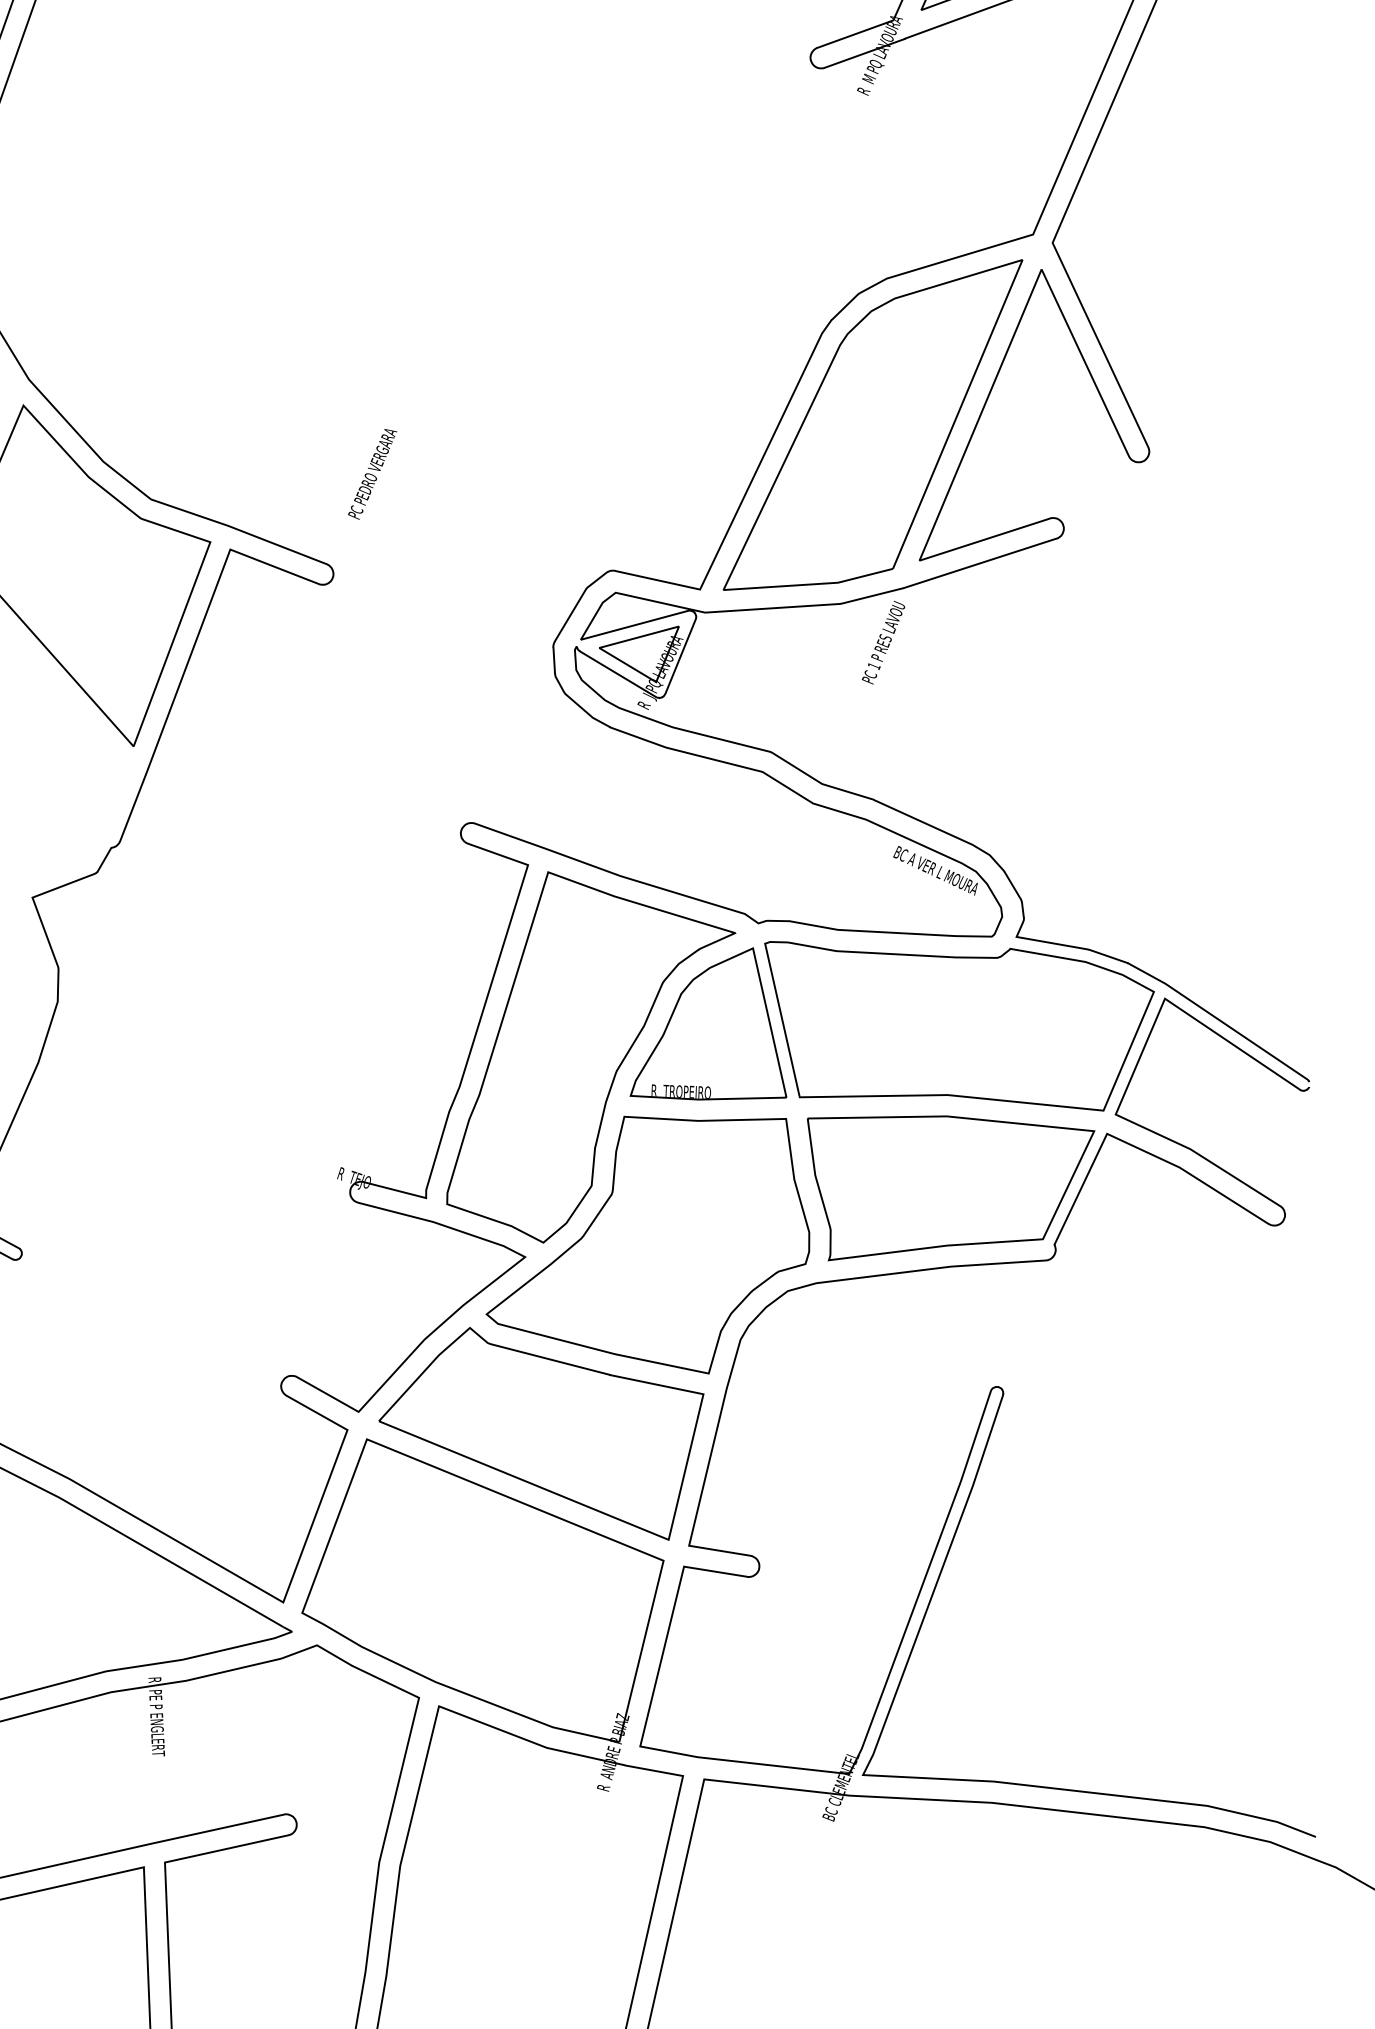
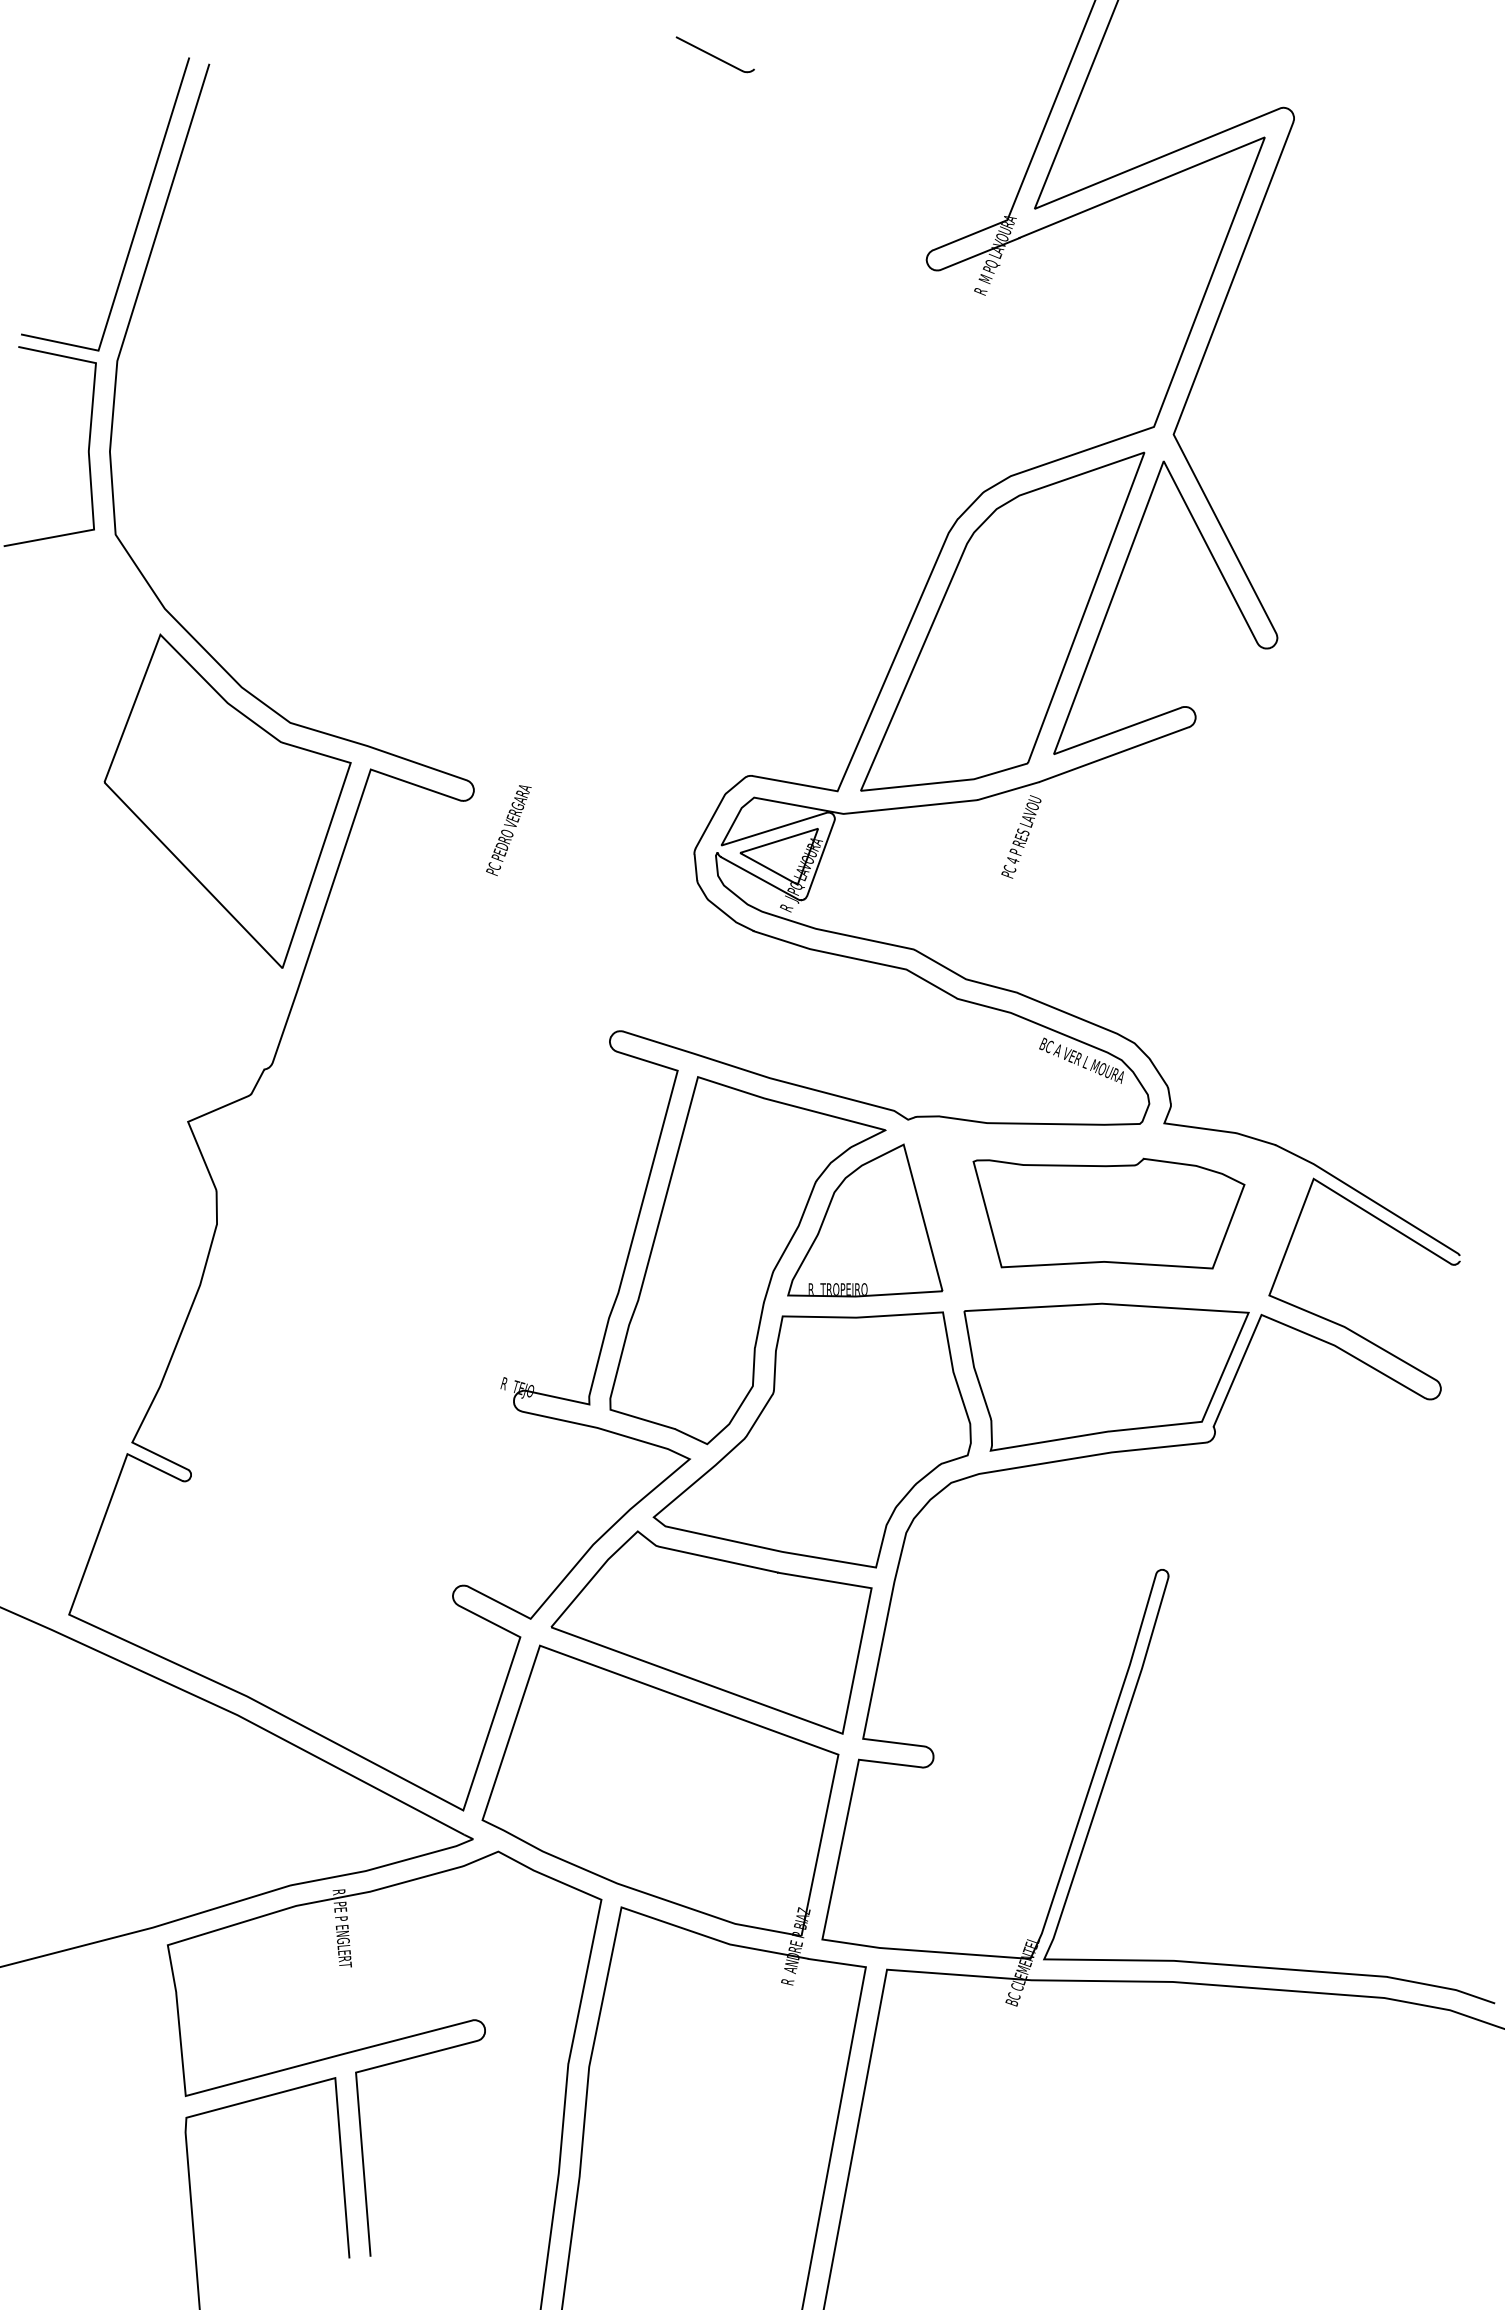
text: (372, 474) -> (508, 830), moved
text: (874, 666) -> (1013, 860), 1 -> 4
part: (956, 1025) -> (1108, 1213), size x0.7

